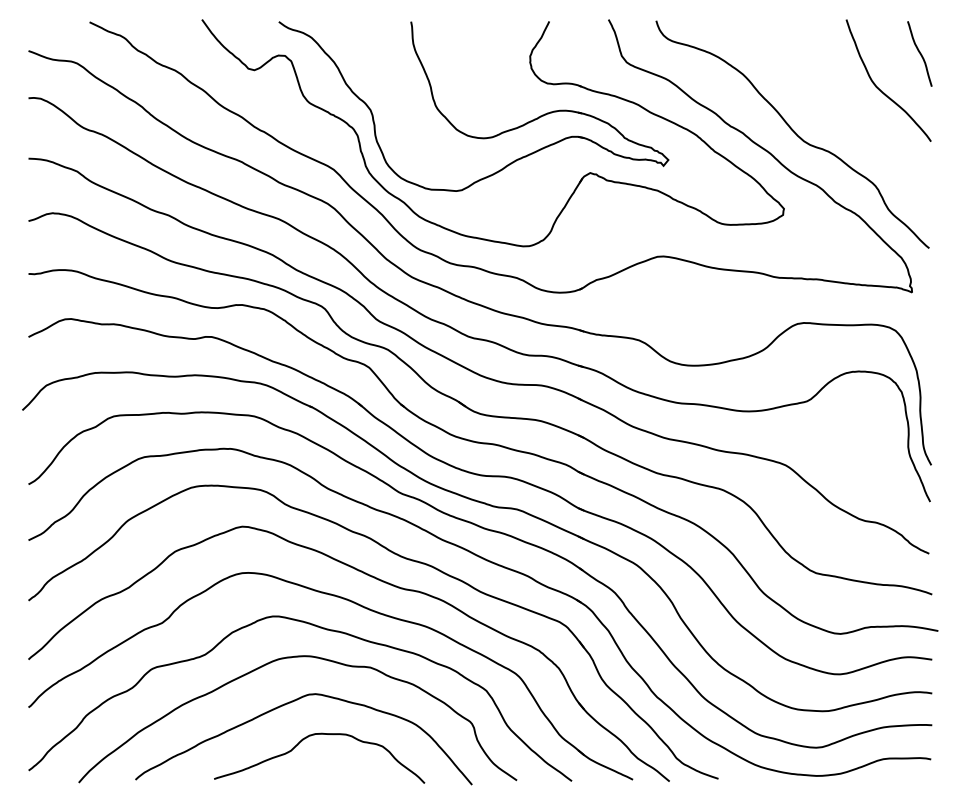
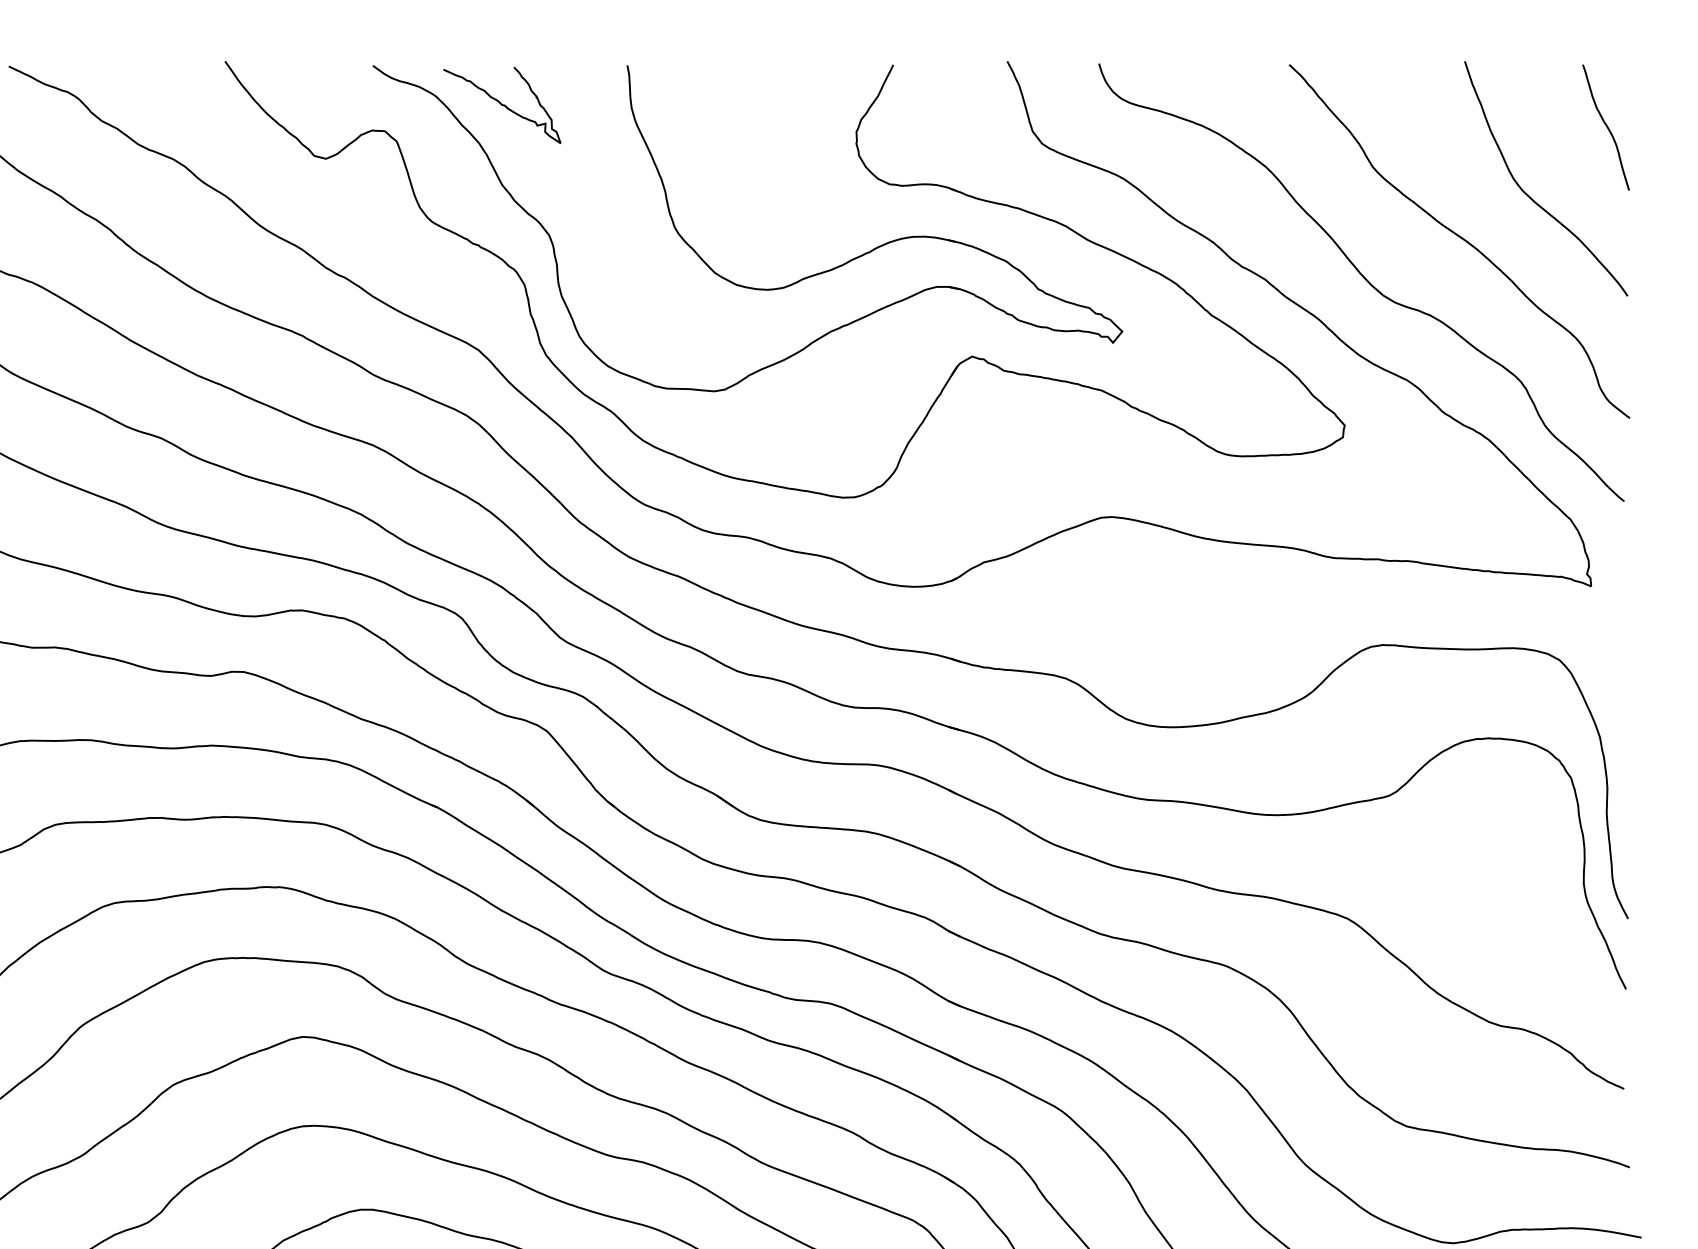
curve: (346, 42) -> (503, 105), added
curve: (844, 112) -> (1461, 240), added

